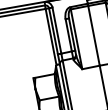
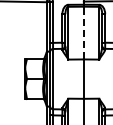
line: (93, 35) -> (83, 32), solid -> dashed

